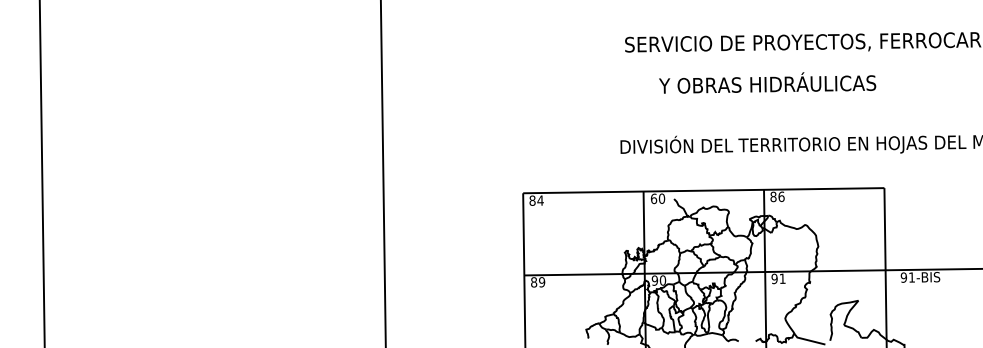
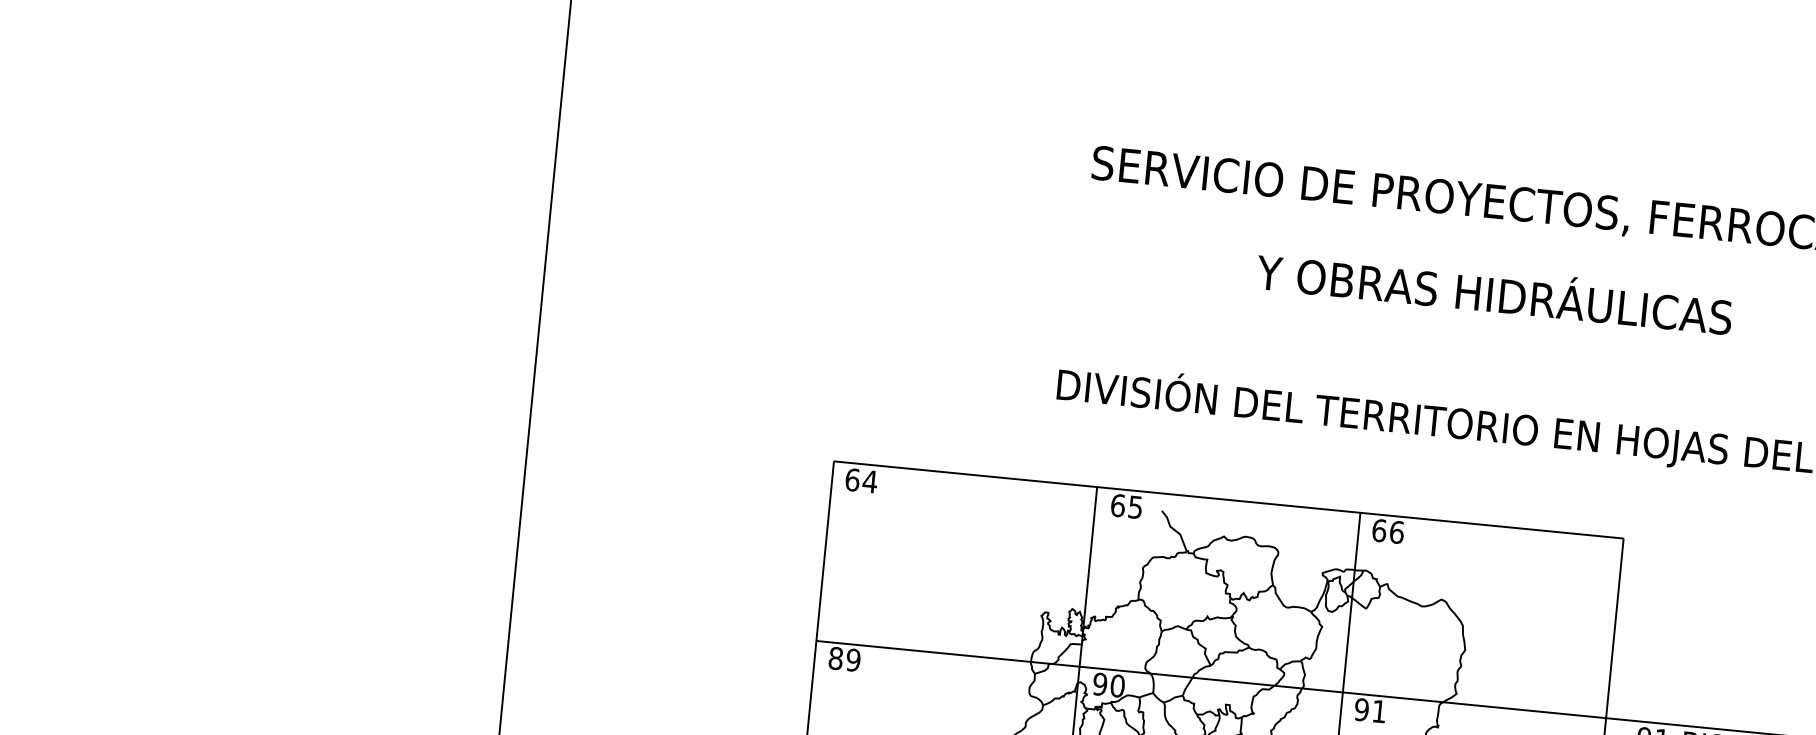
text: (767, 82) -> (1494, 290), moved
text: (773, 196) -> (1379, 529), 86 -> 66
text: (661, 198) -> (1134, 506), 60 -> 65
text: (532, 200) -> (852, 479), 84 -> 64

